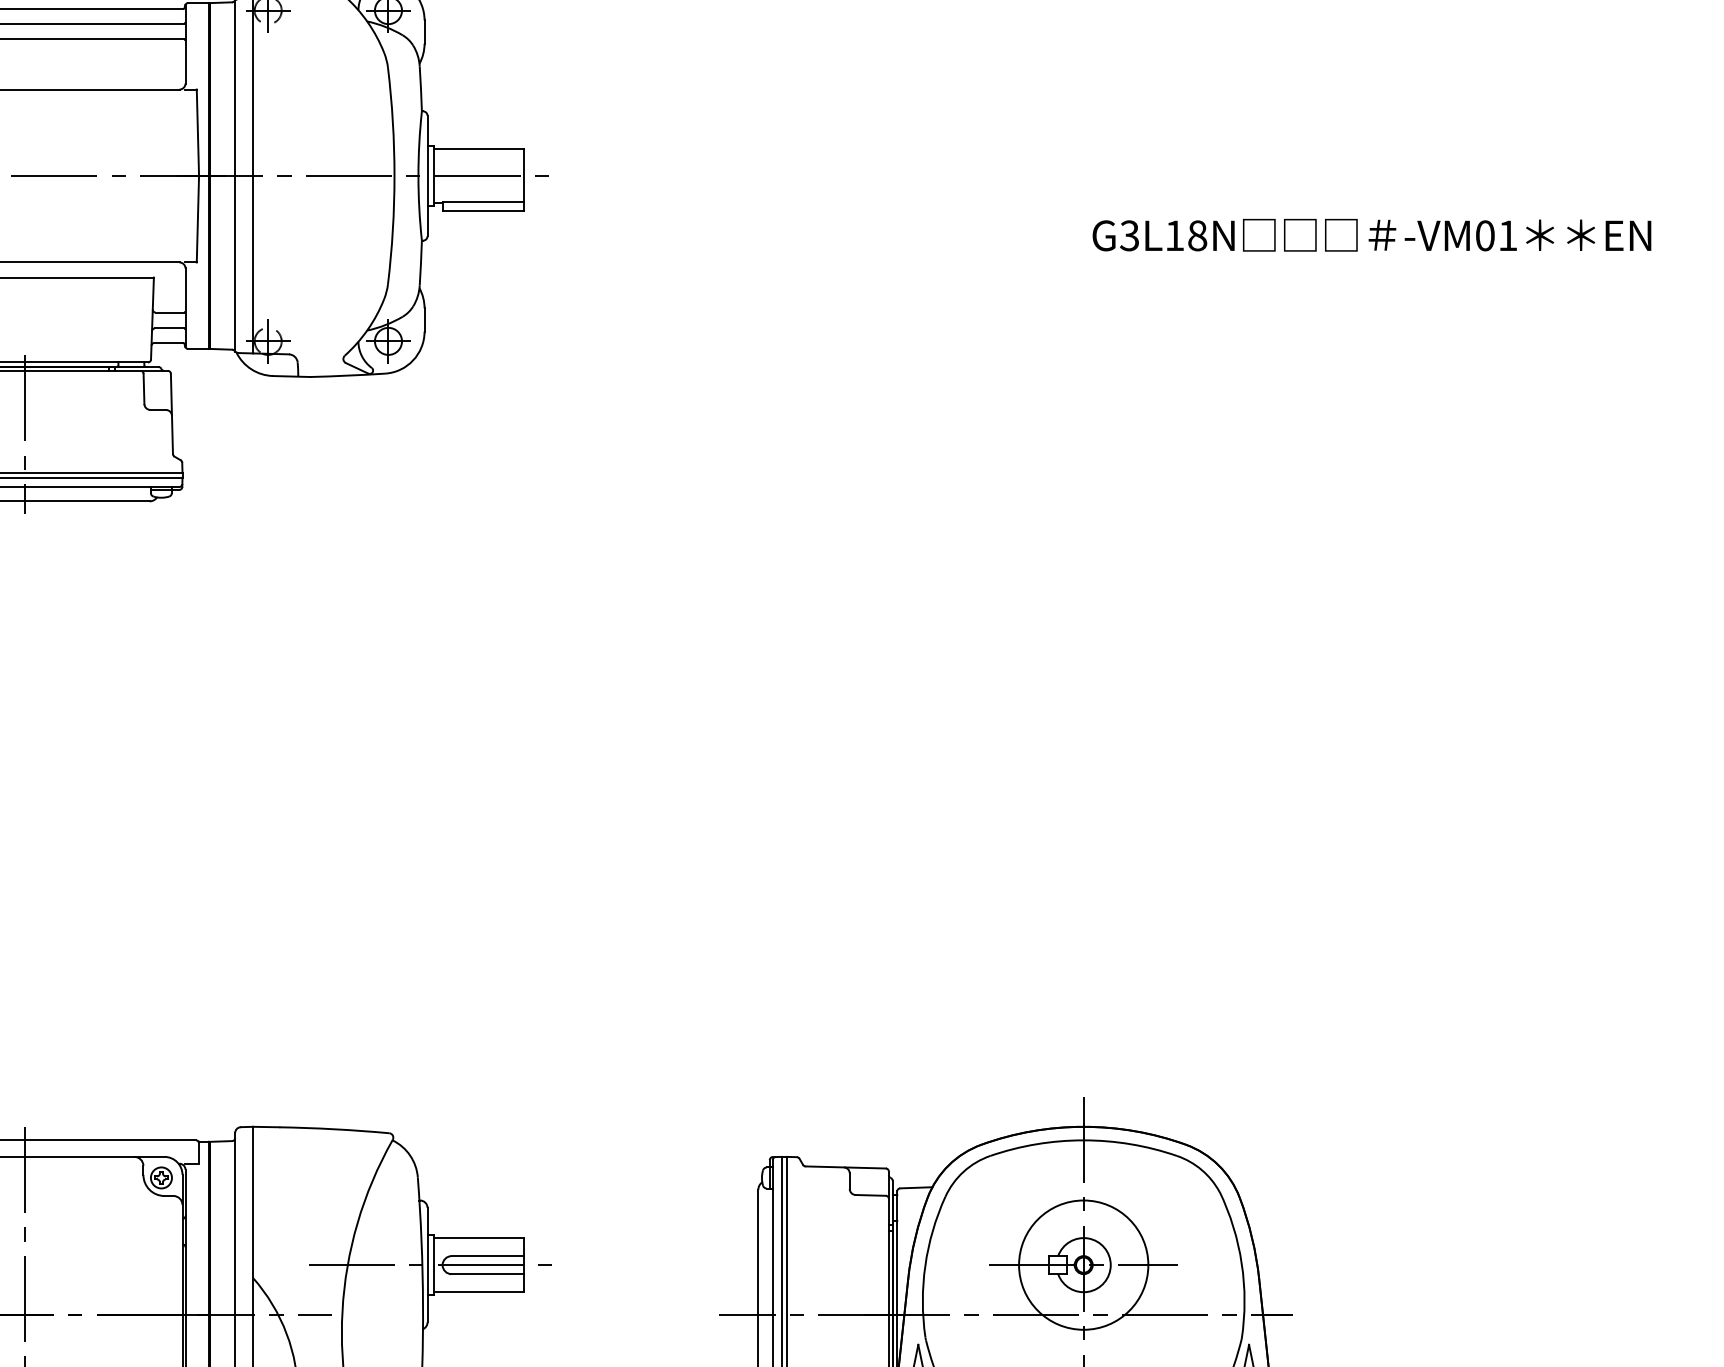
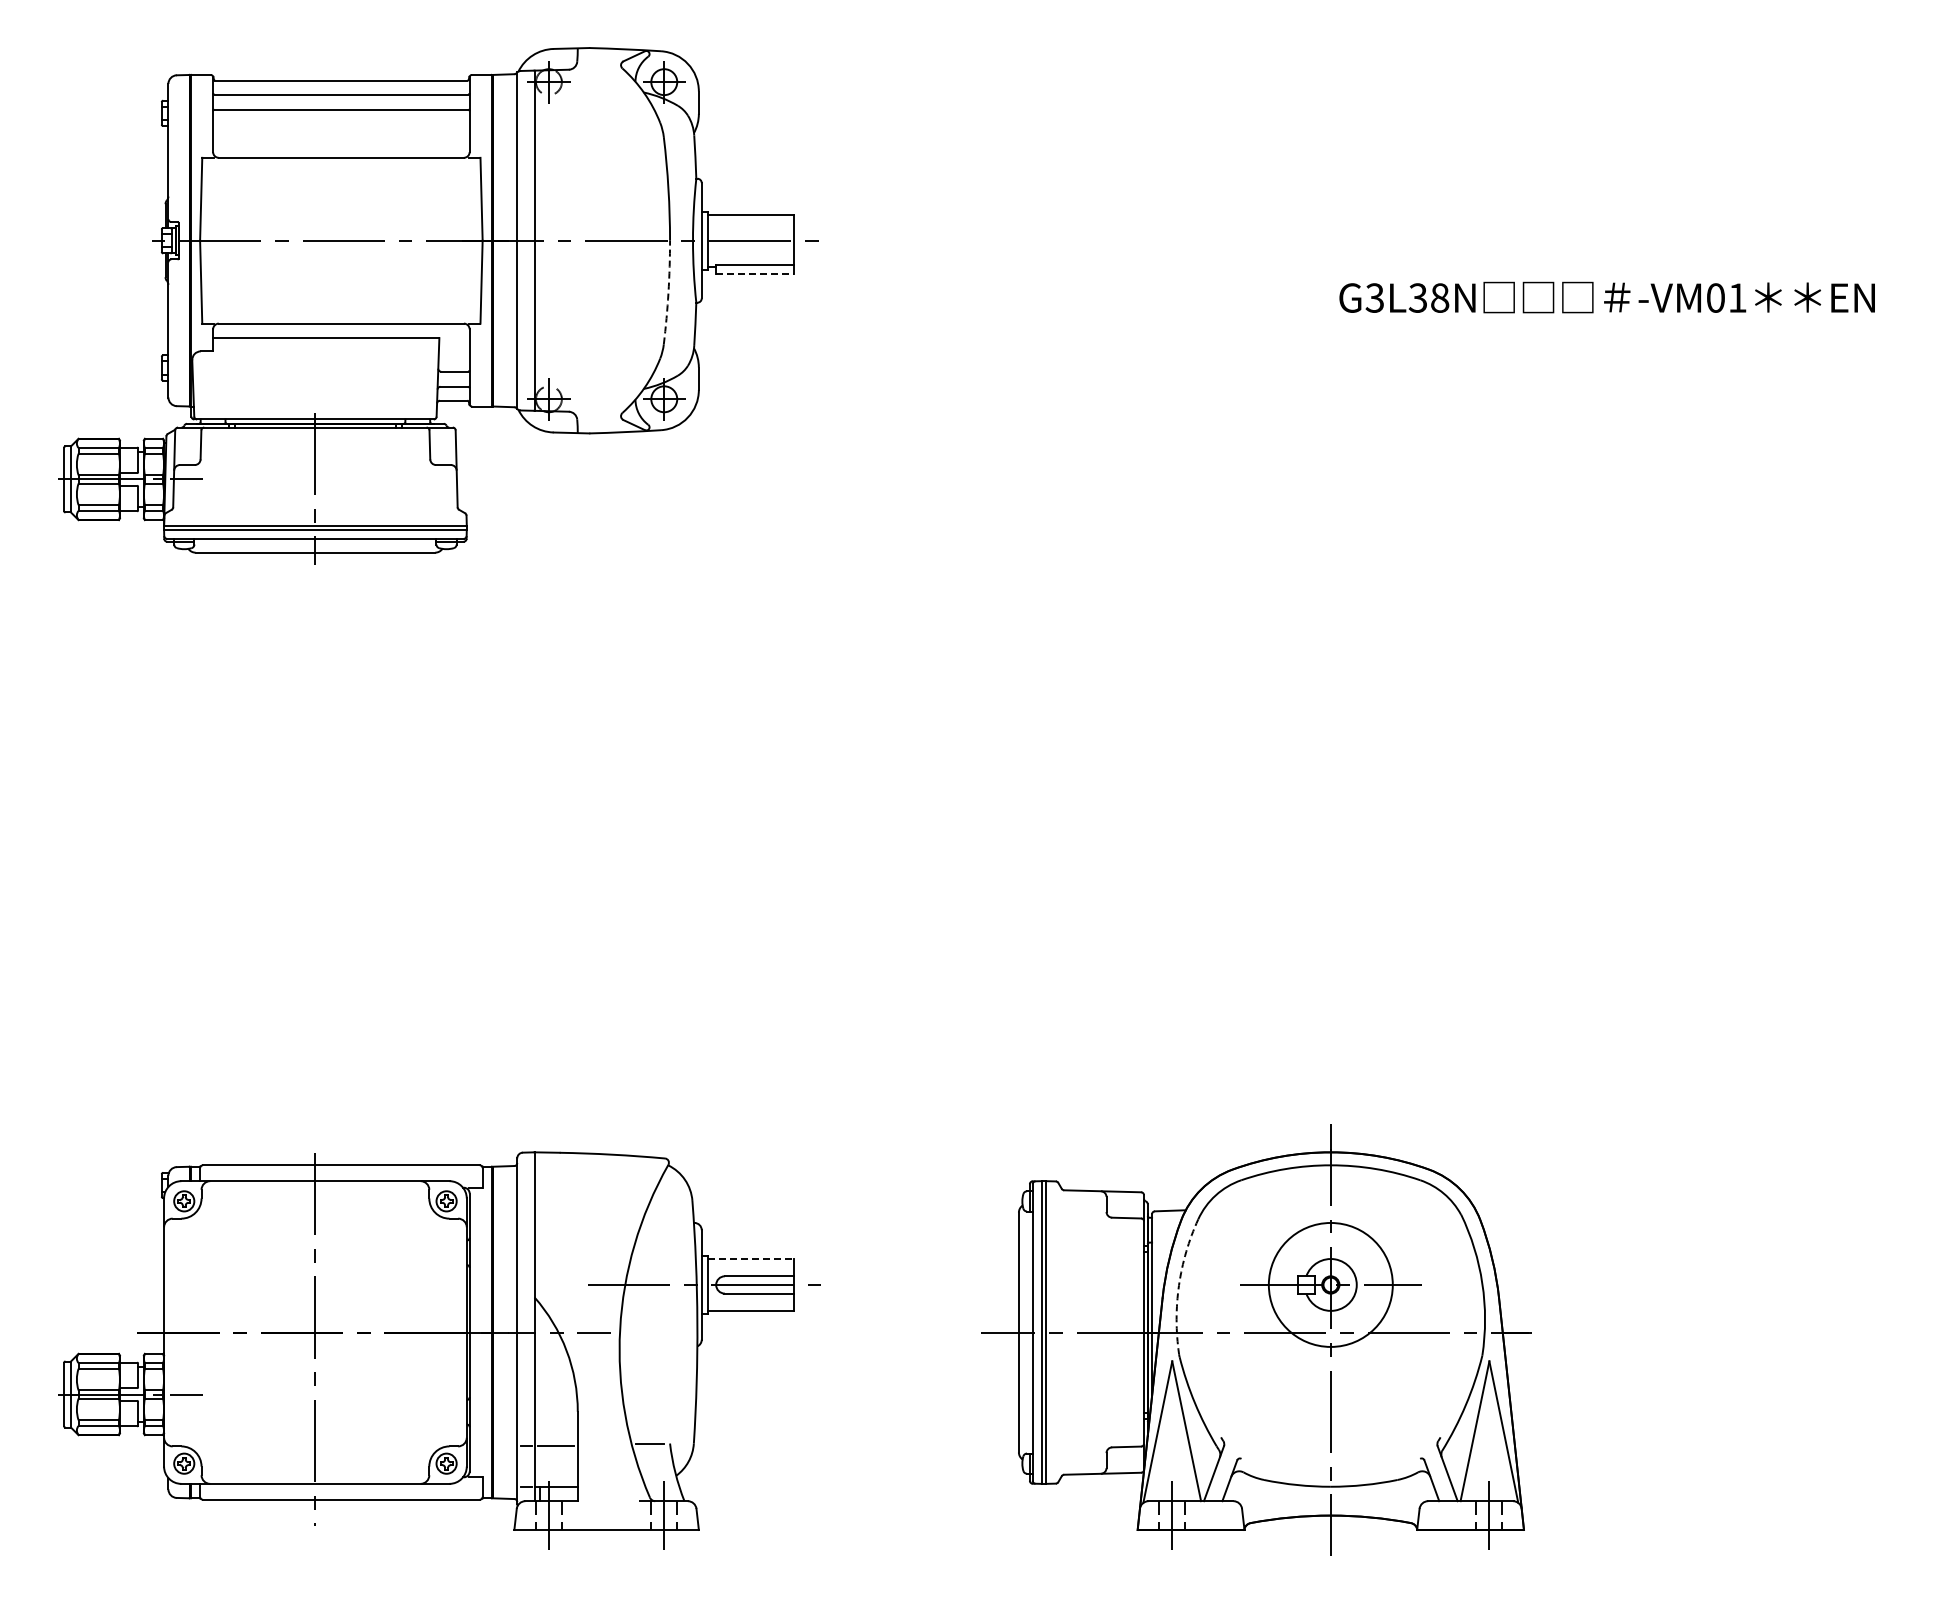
line: (483, 210) -> (755, 273), solid -> dashed
arc: (392, 230) -> (668, 292), solid -> dashed
text: (1174, 235) -> (1417, 297), G3L18N -> G3L38N
line: (479, 1238) -> (751, 1259), solid -> dashed
arc: (925, 1265) -> (1179, 1285), solid -> dashed

